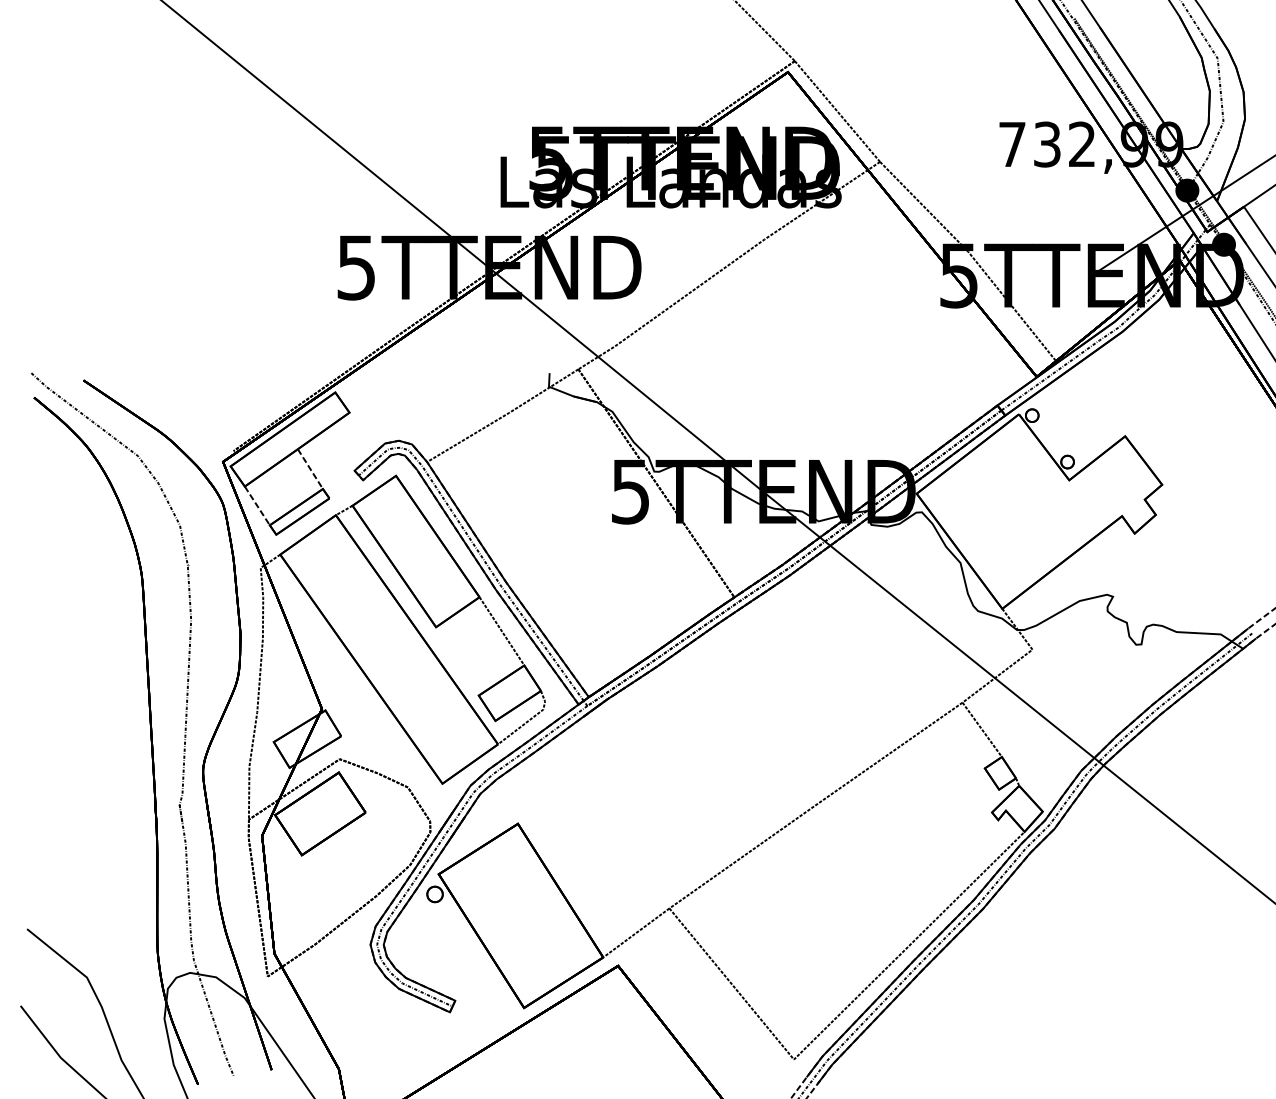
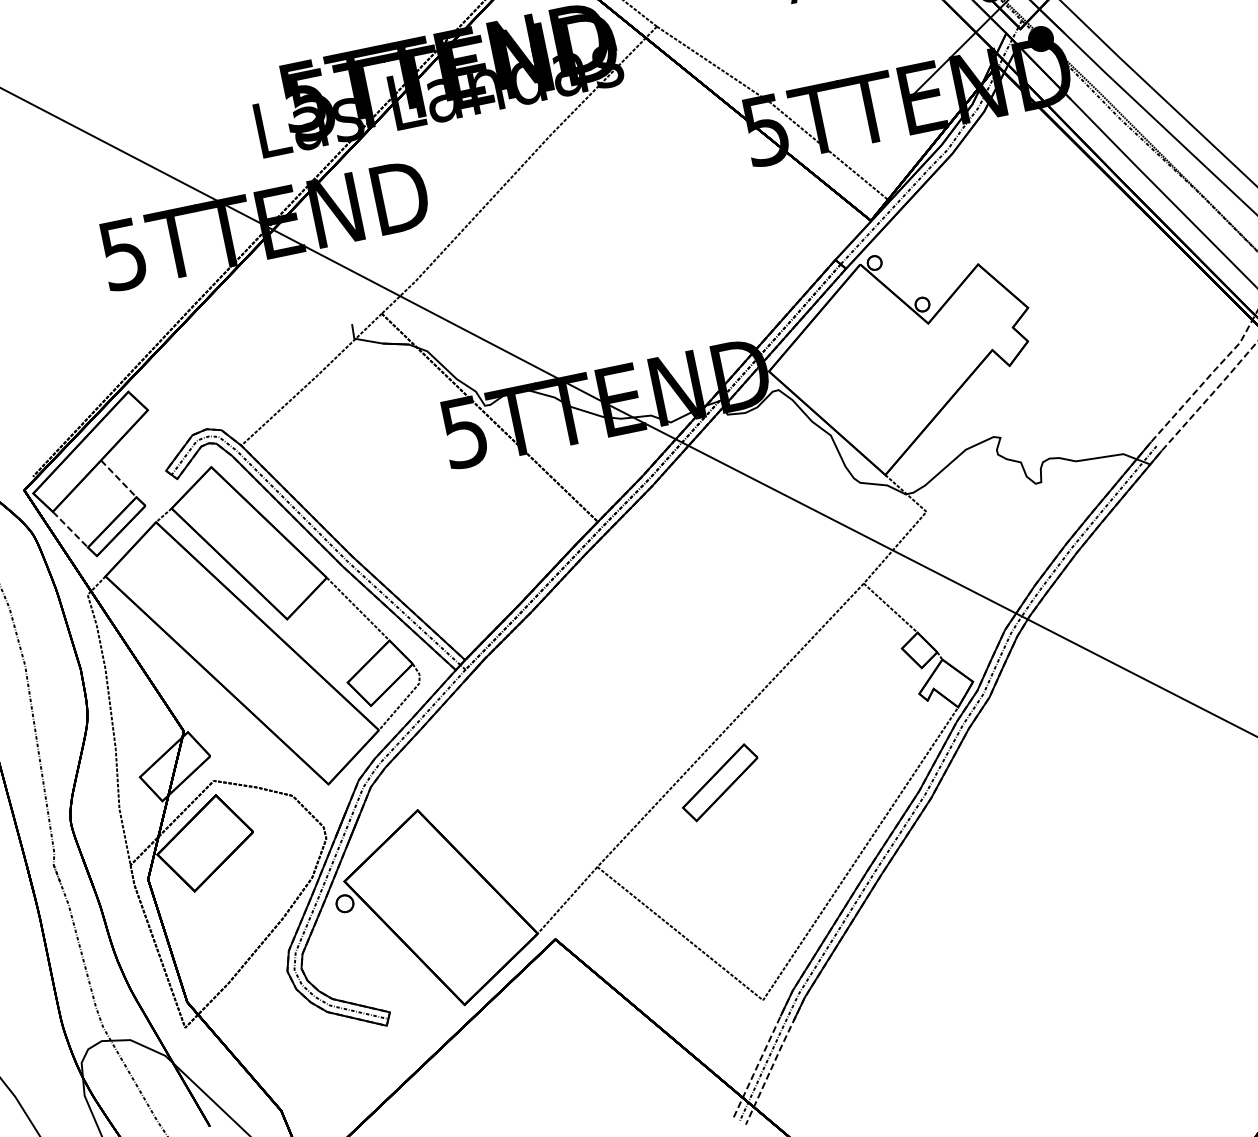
part: (795, 855) -> (719, 782), added

